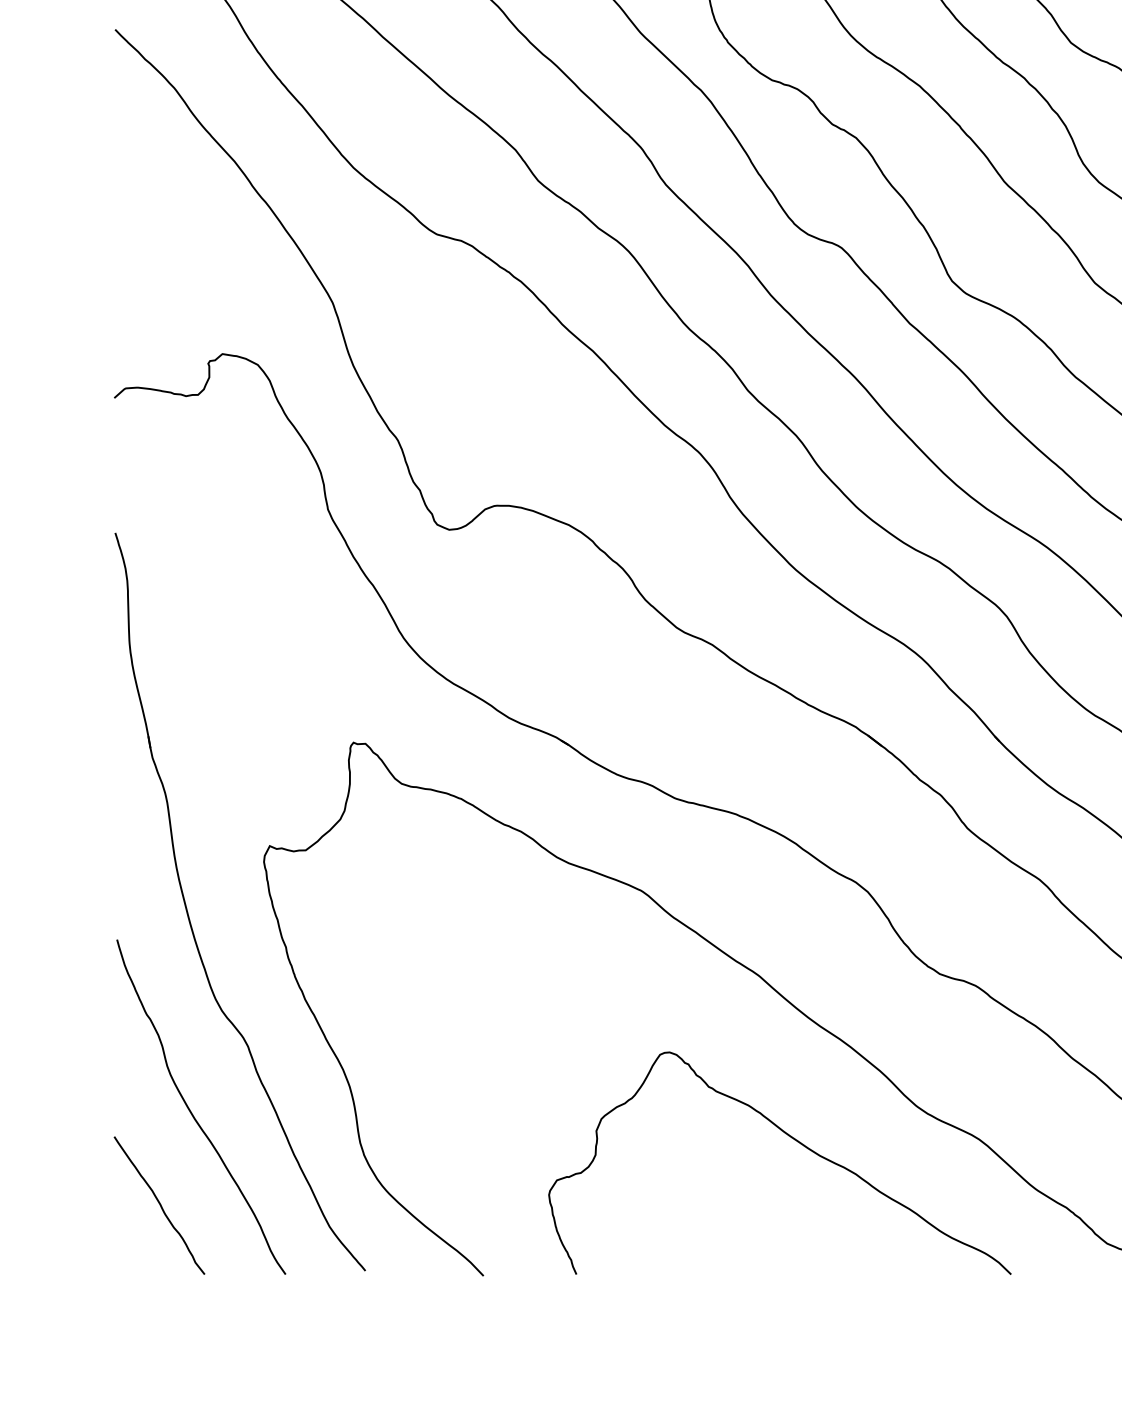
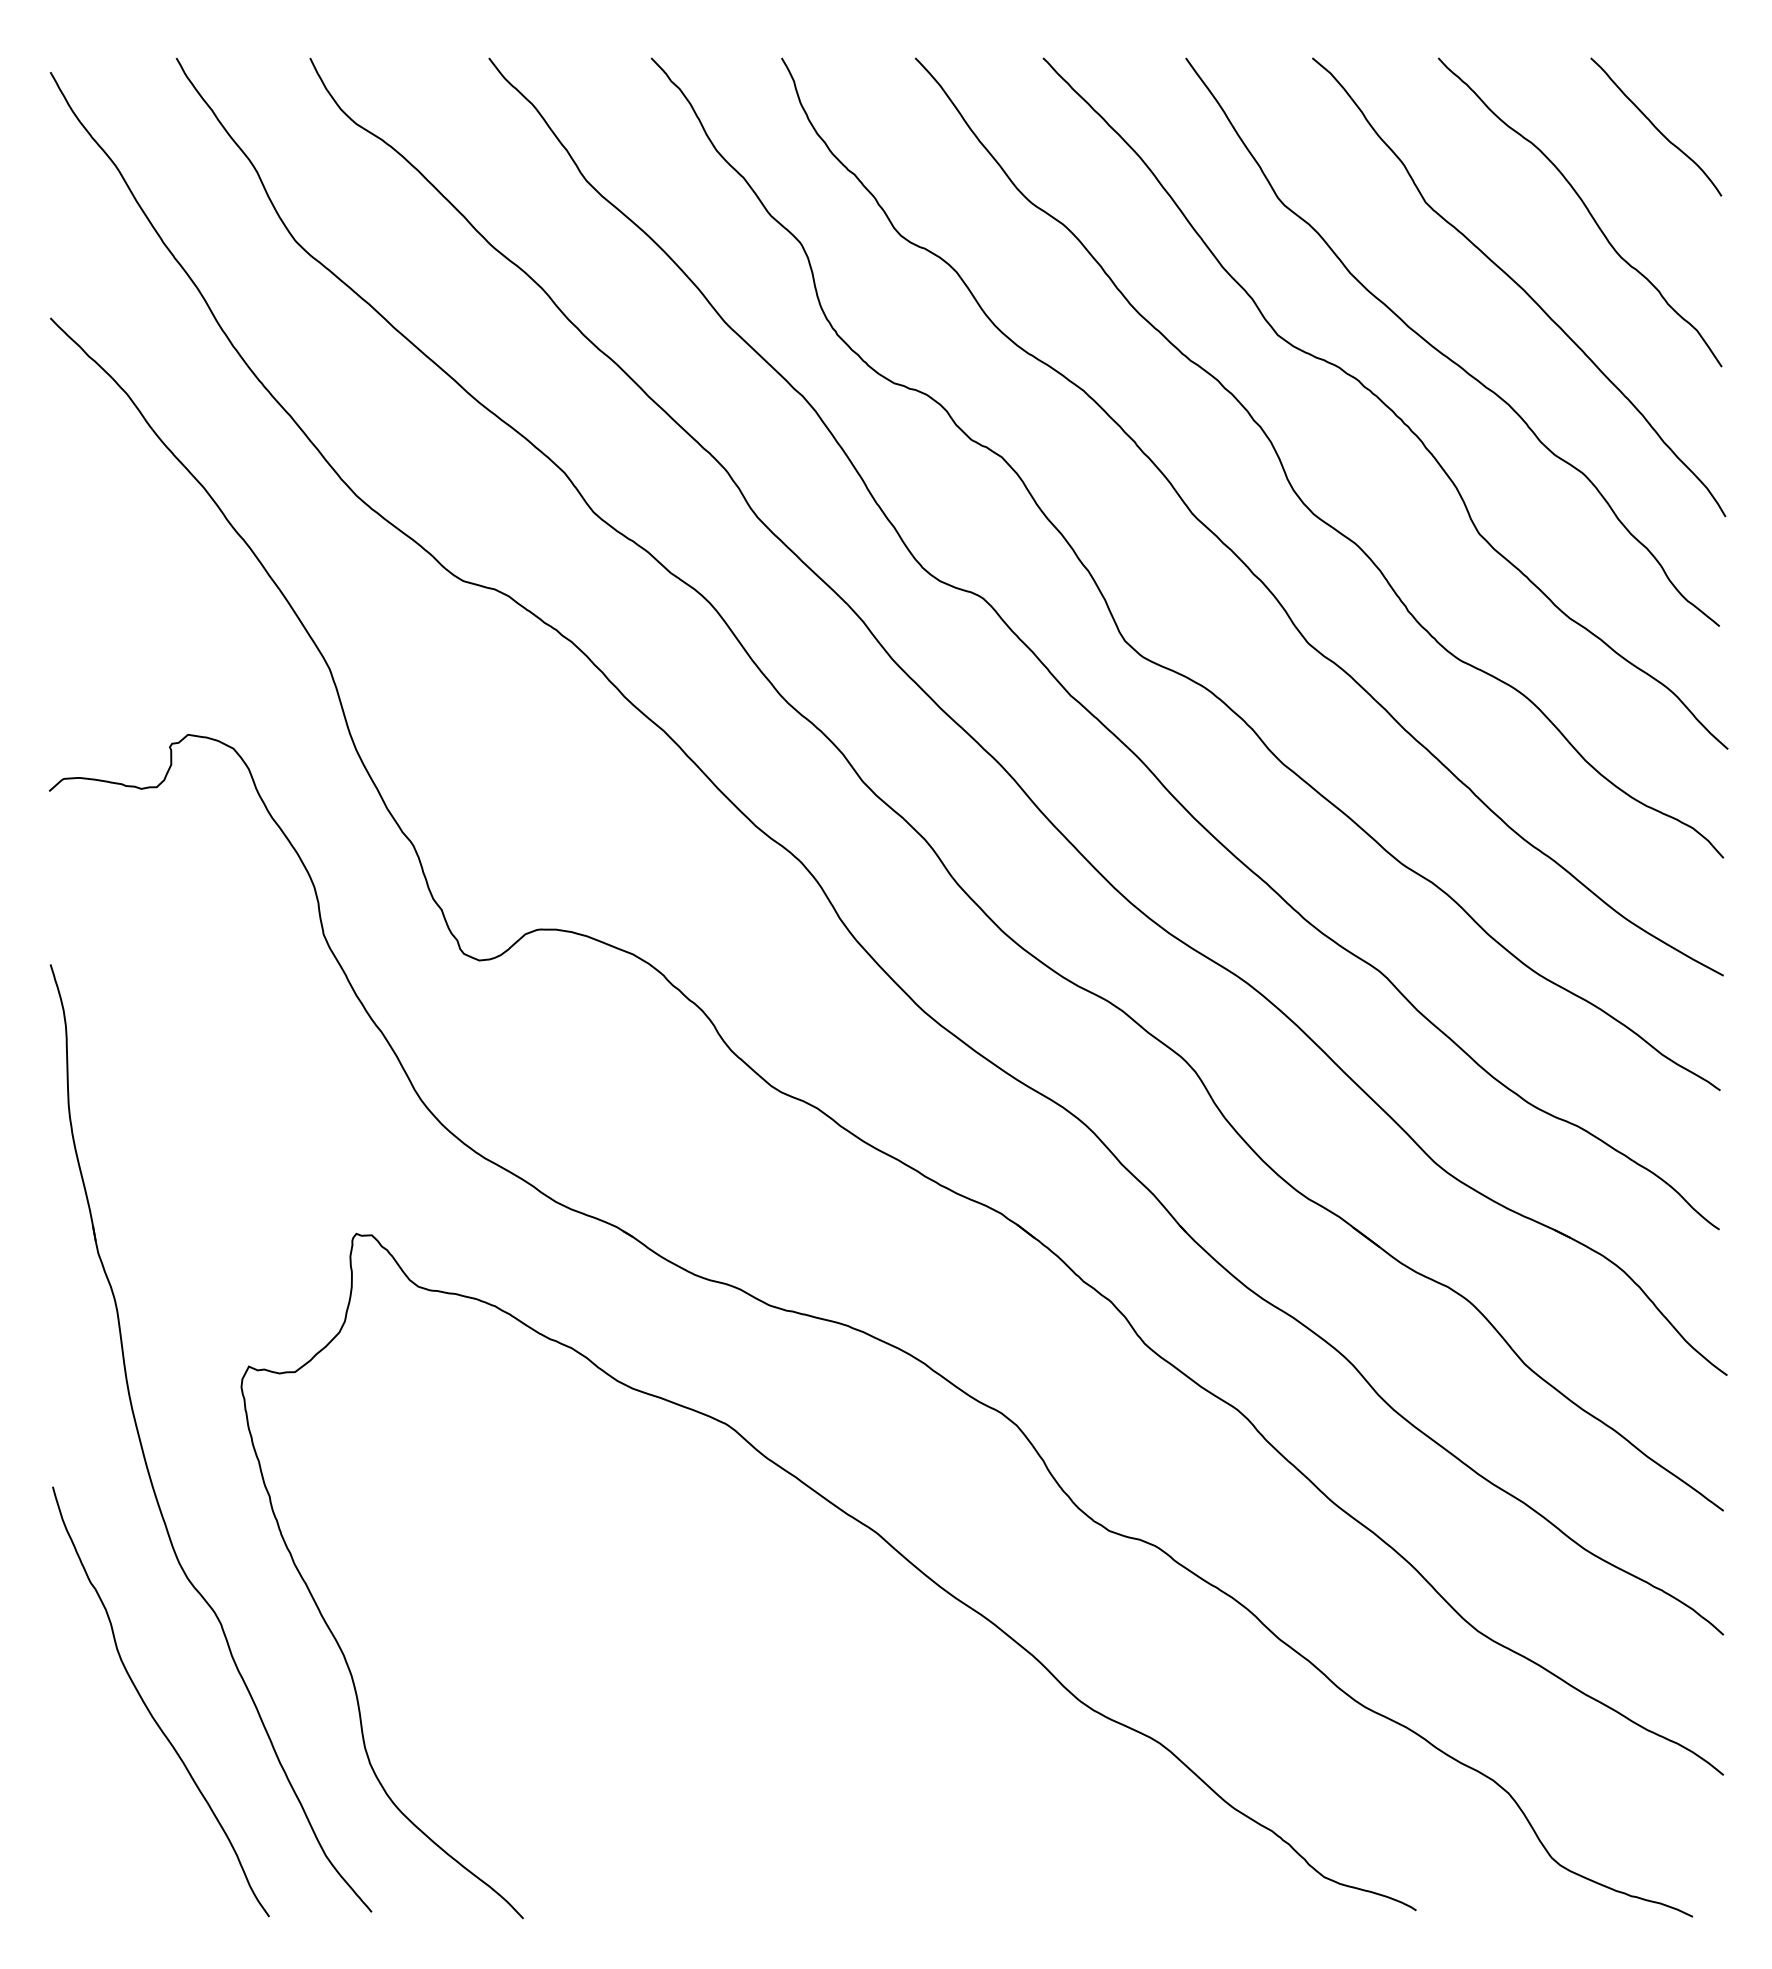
curve: (793, 1139) -> (921, 1743), removed
curve: (159, 1204) -> (107, 1827), removed

